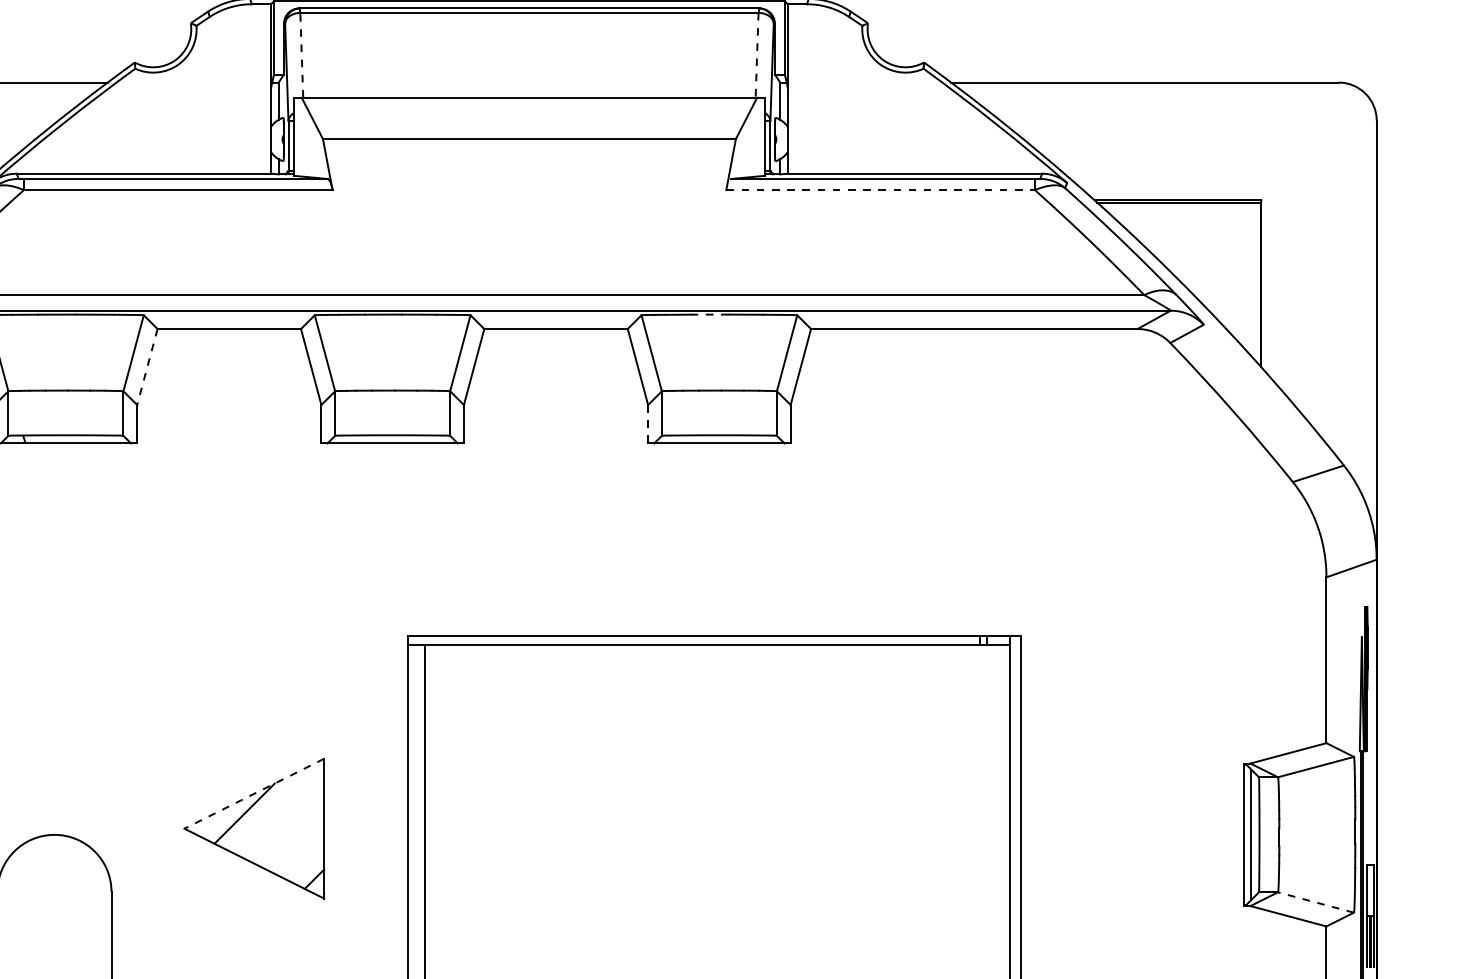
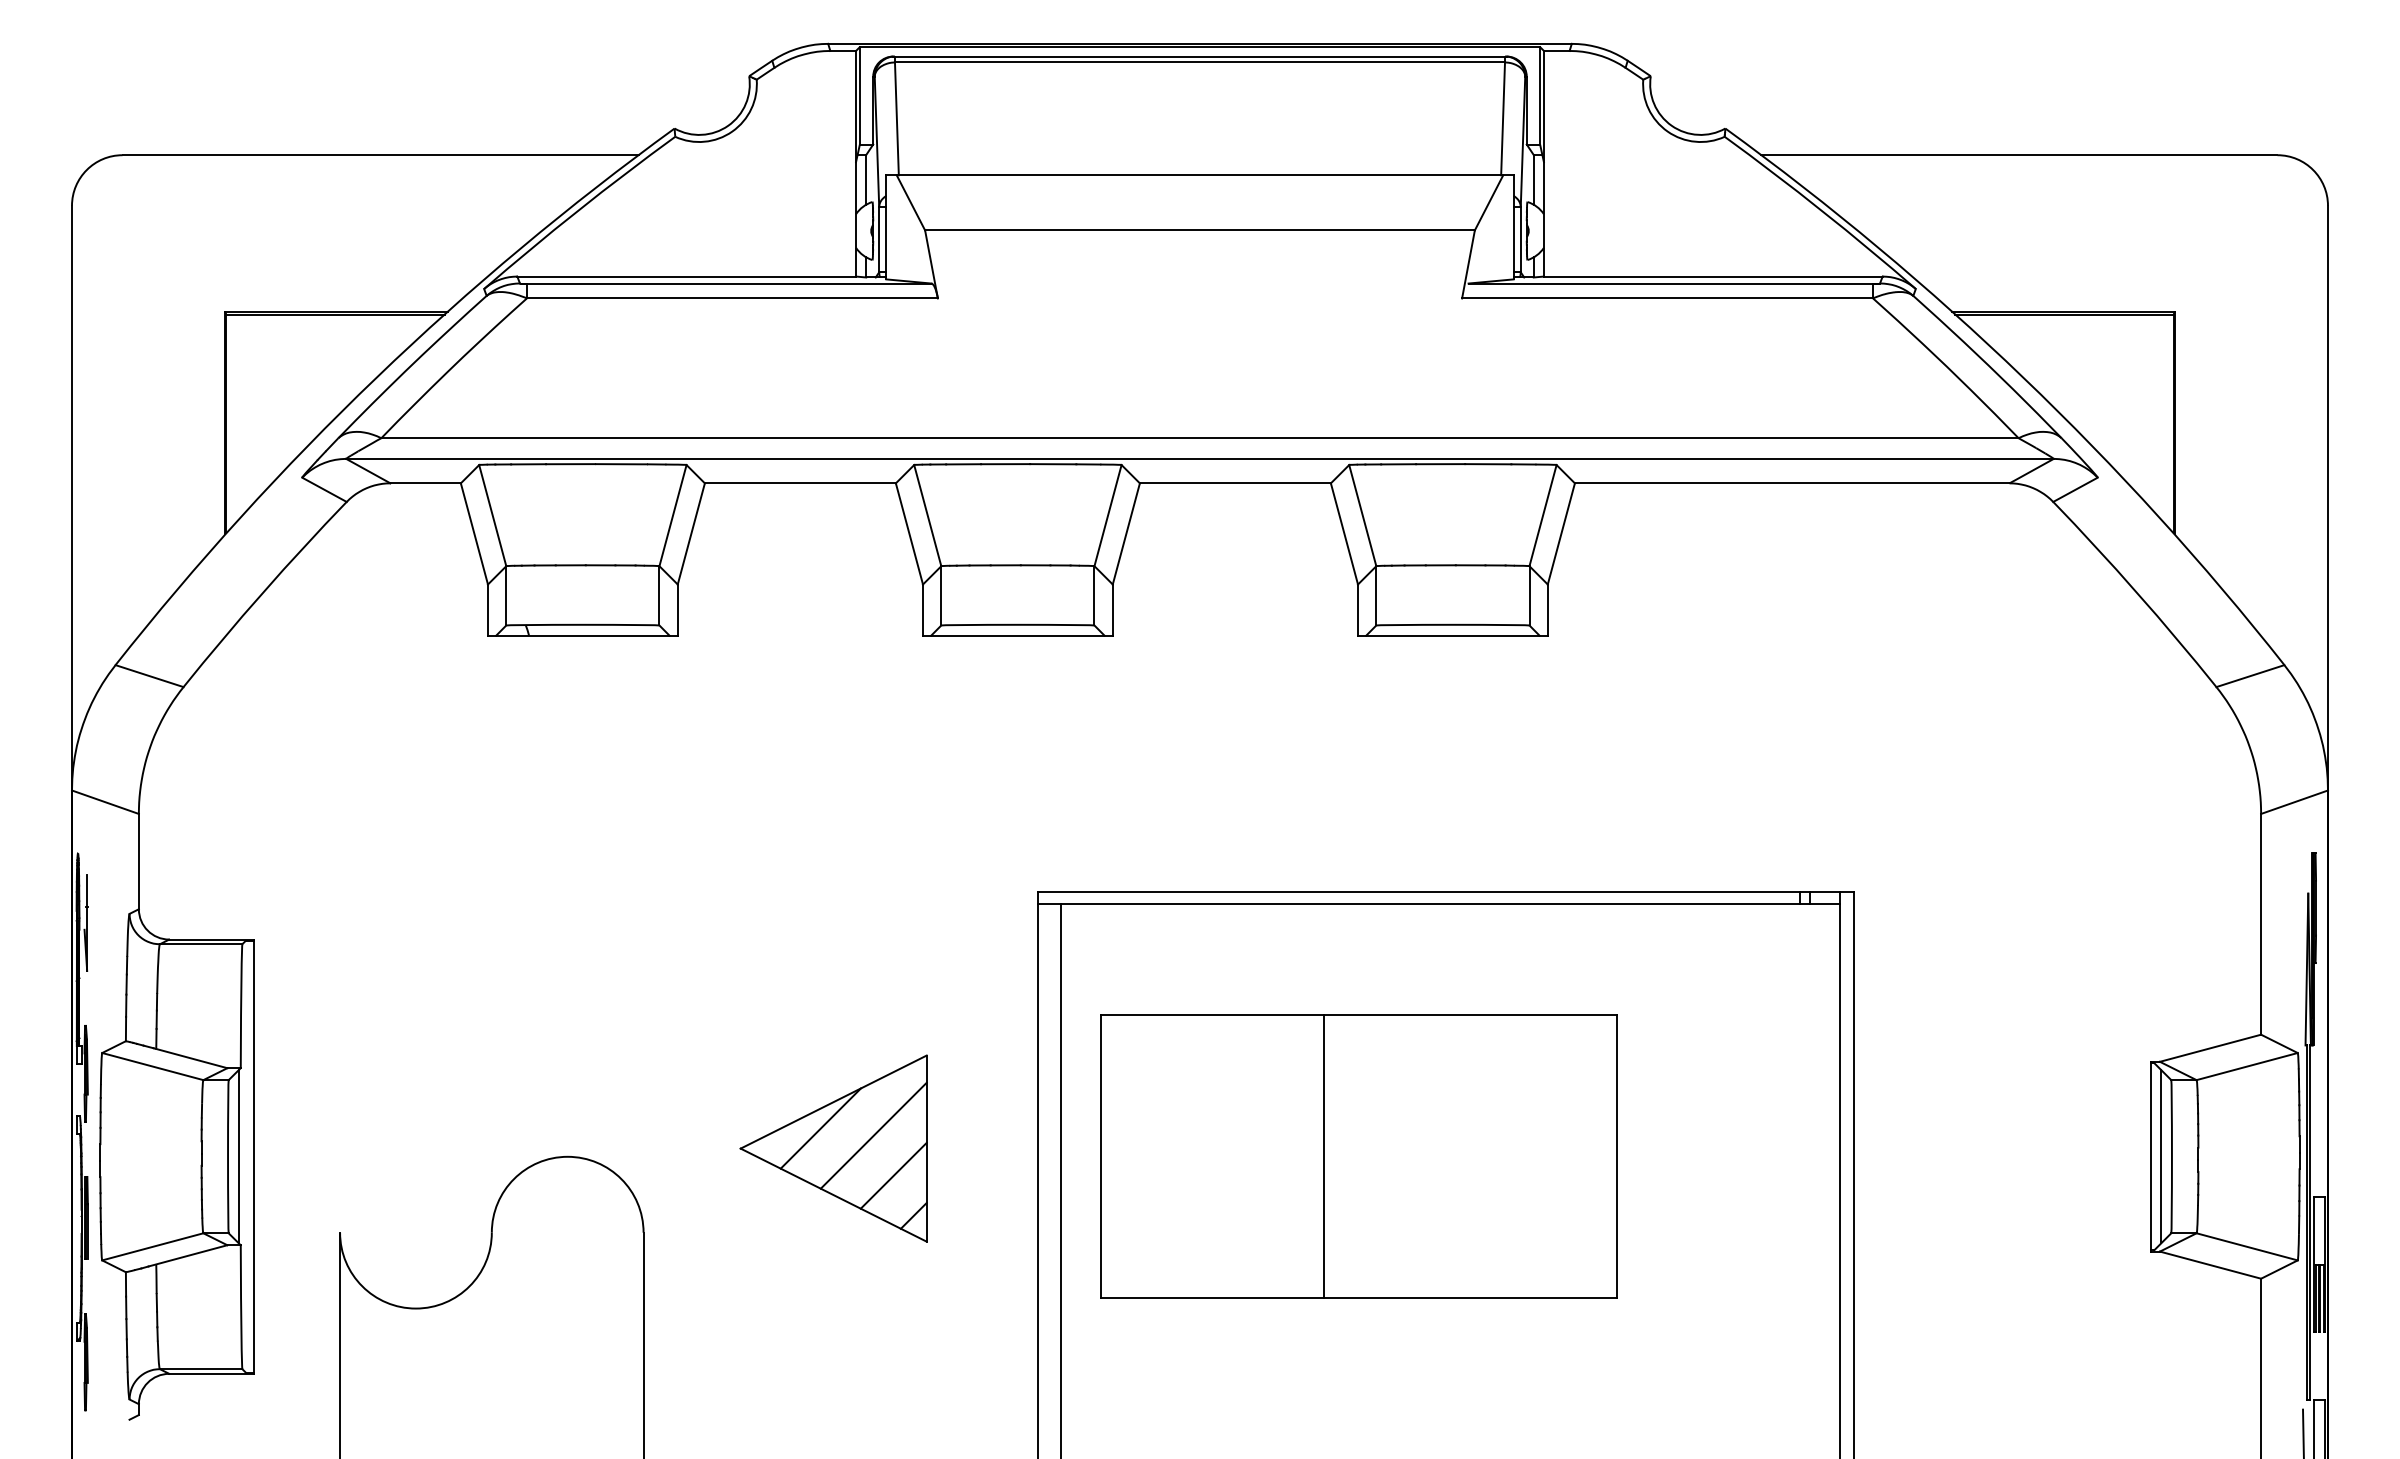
line: (301, 54) -> (896, 118), dashed -> solid
line: (757, 55) -> (1503, 119), dashed -> solid
line: (881, 190) -> (1668, 298), dashed -> solid
line: (710, 314) -> (1440, 464), dashed -> solid
line: (147, 367) -> (691, 534), dashed -> solid
line: (648, 424) -> (1358, 610), dashed -> solid
line: (254, 794) -> (833, 1102), dashed -> solid
line: (284, 818) -> (873, 1135), added
part: (648, 834) -> (1358, 1156), added
line: (299, 848) -> (893, 1175), added
line: (1315, 902) -> (2246, 1246), dashed -> solid

